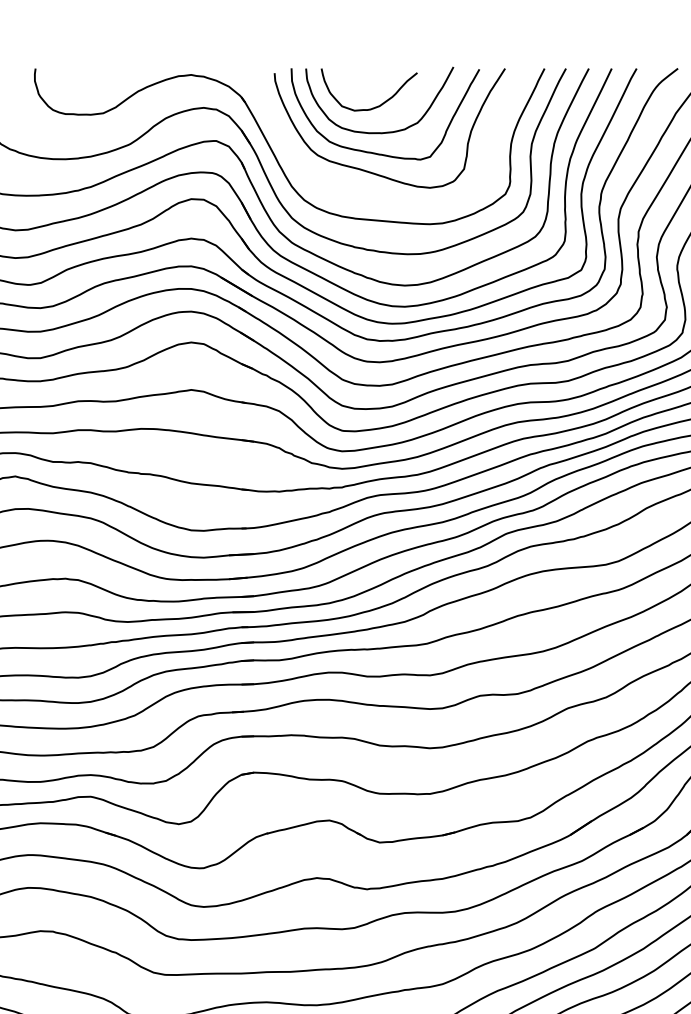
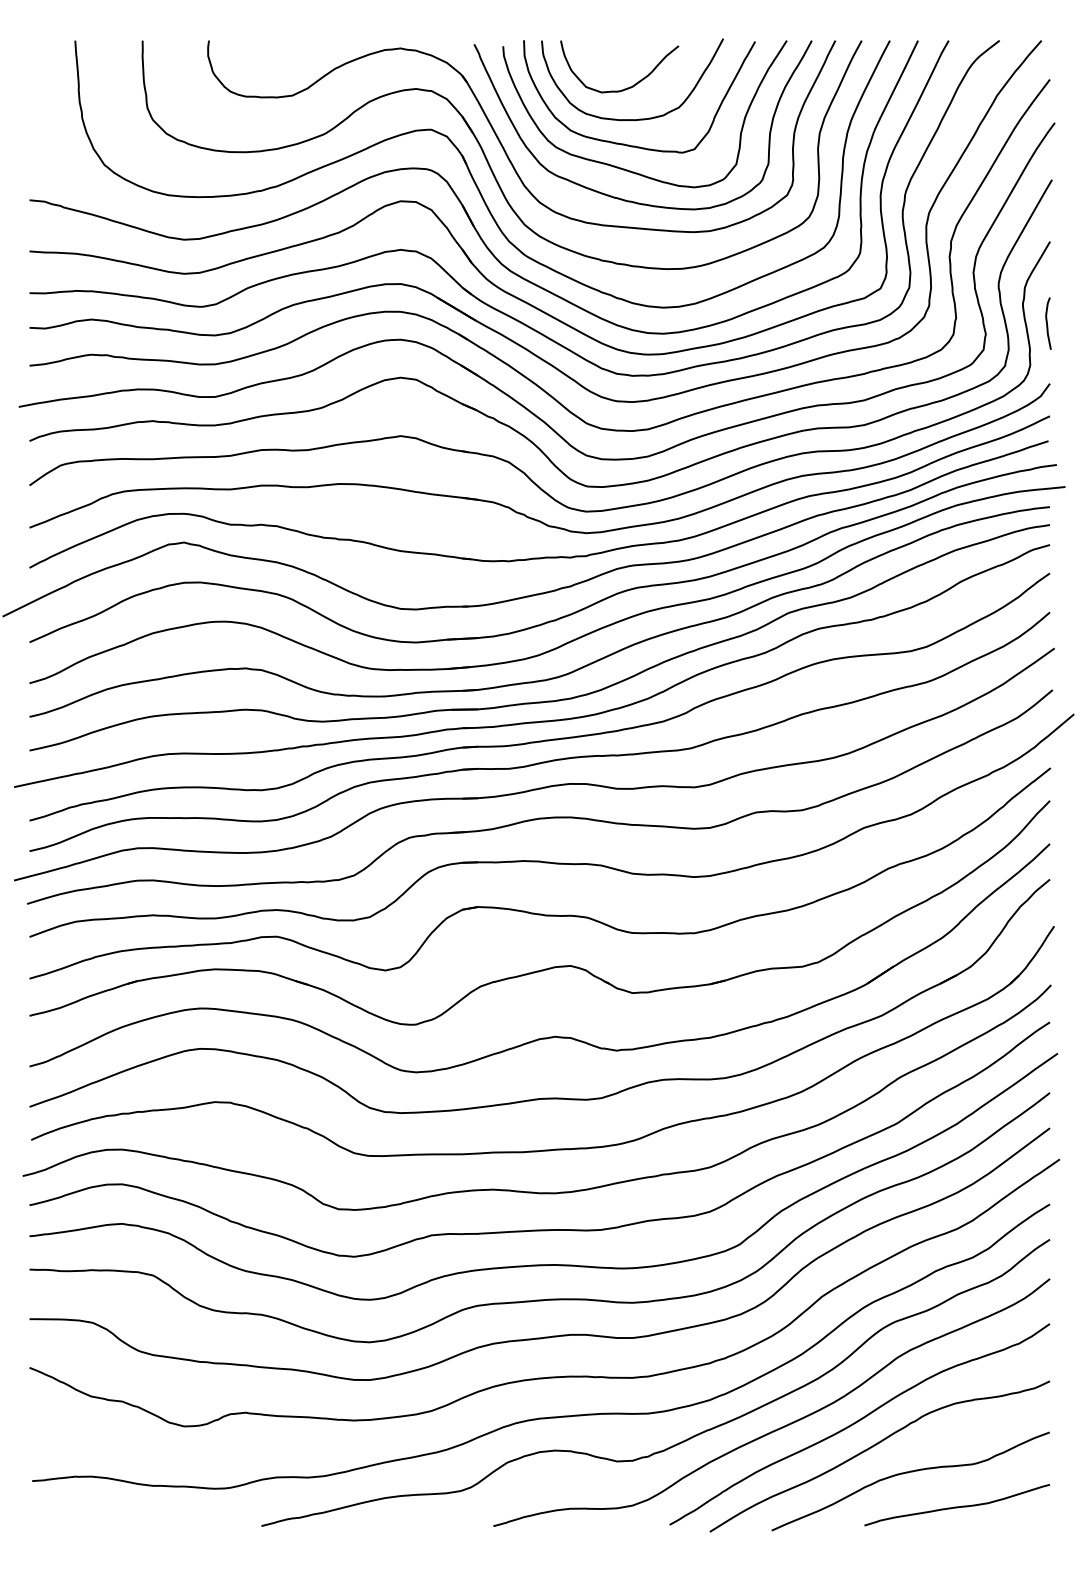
curve: (369, 196) -> (619, 197), added

